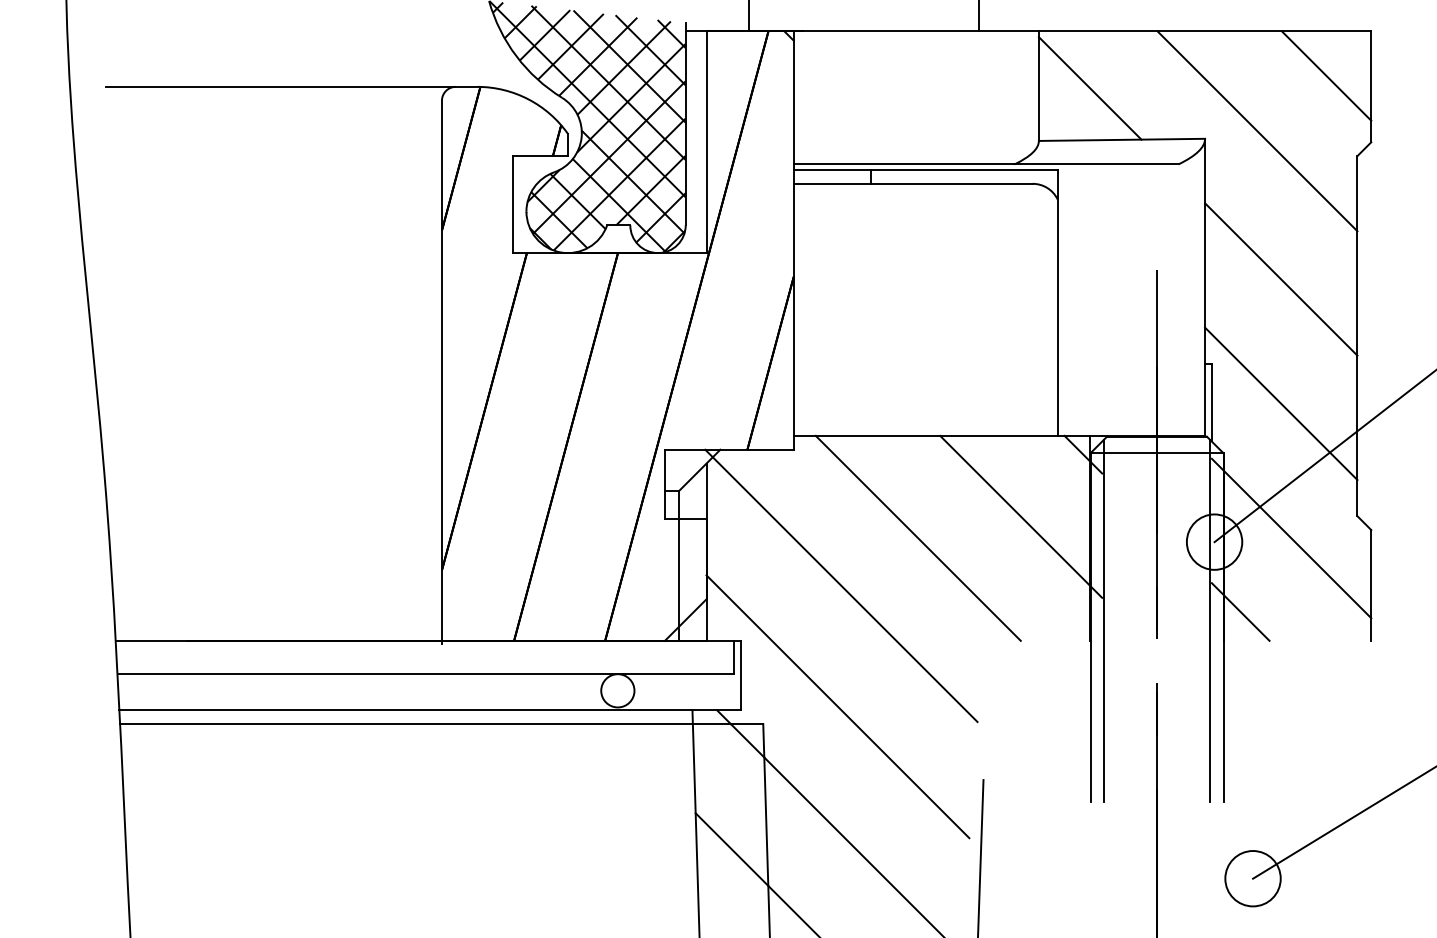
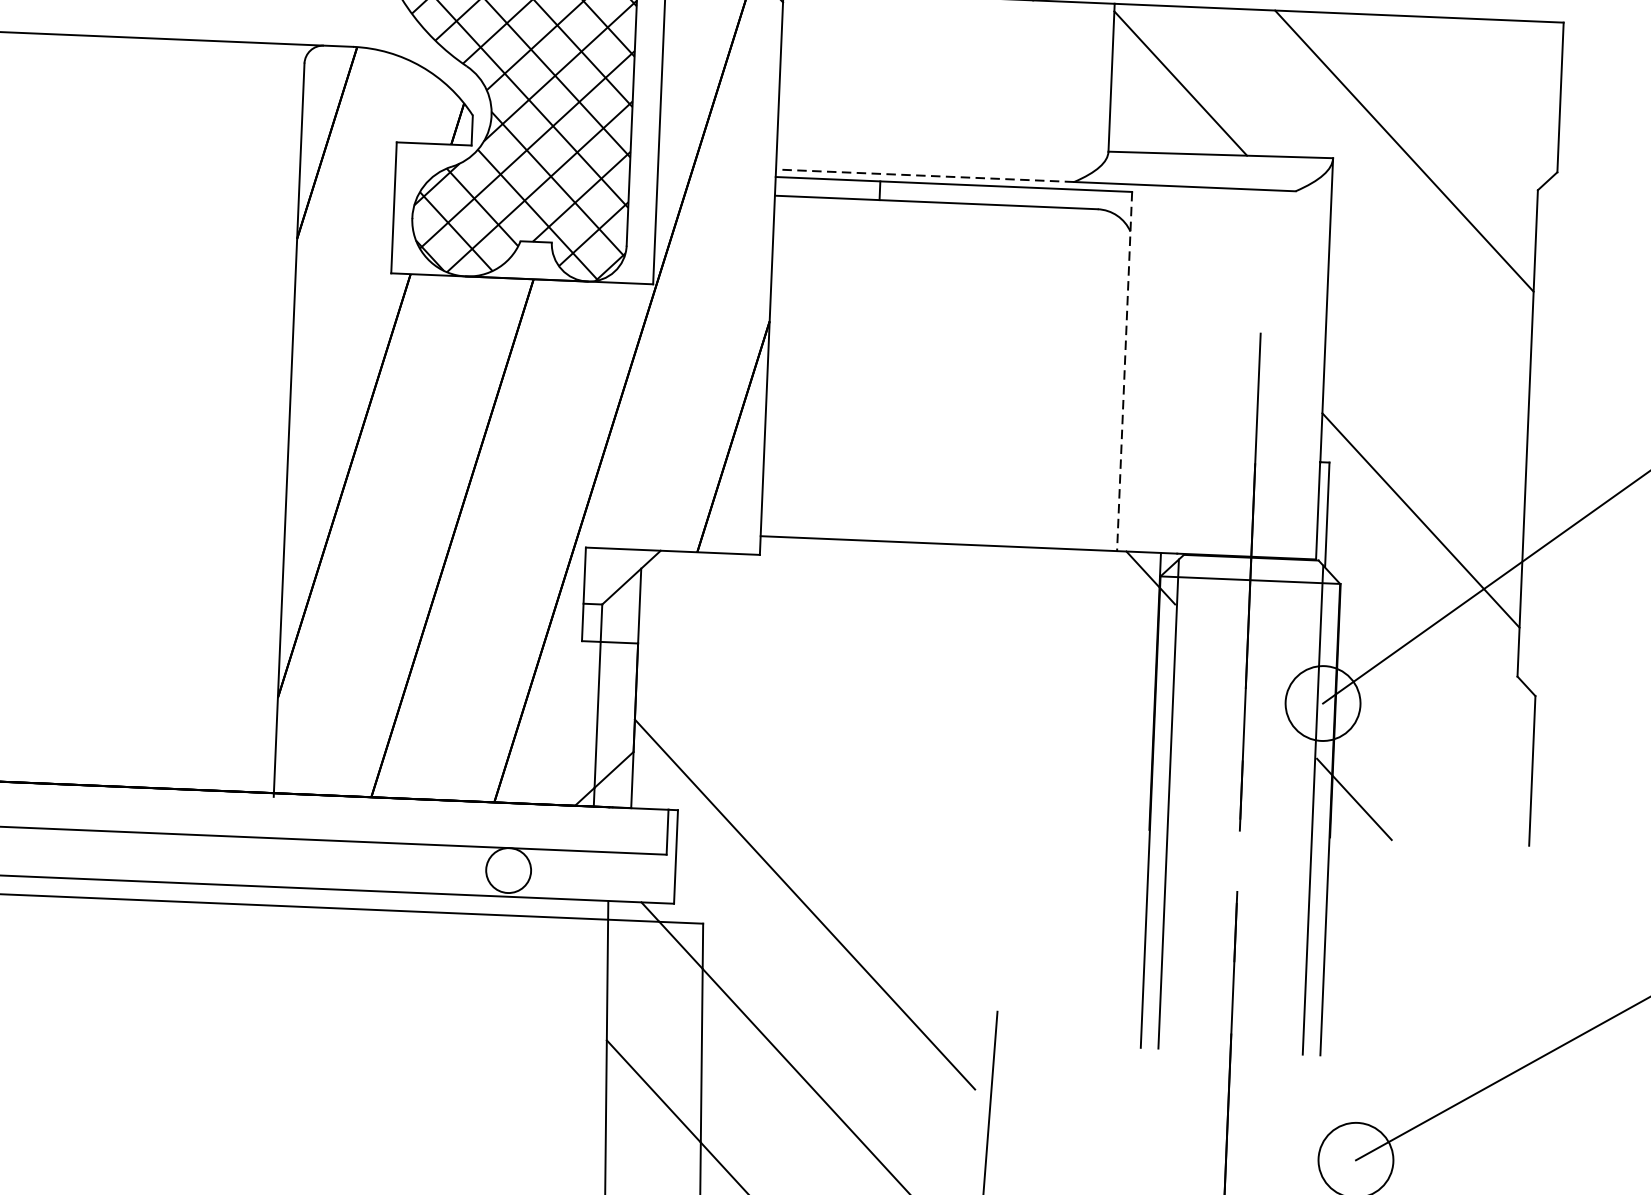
line: (1326, 75) -> (1500, 79), removed
line: (903, 164) -> (924, 175), solid -> dashed
line: (1281, 279) -> (1428, 352), removed
line: (1057, 302) -> (1124, 370), solid -> dashed
line: (1021, 516) -> (1063, 657), removed
line: (917, 537) -> (922, 680), removed
line: (1291, 538) -> (1427, 702), removed
line: (841, 585) -> (816, 740), removed

